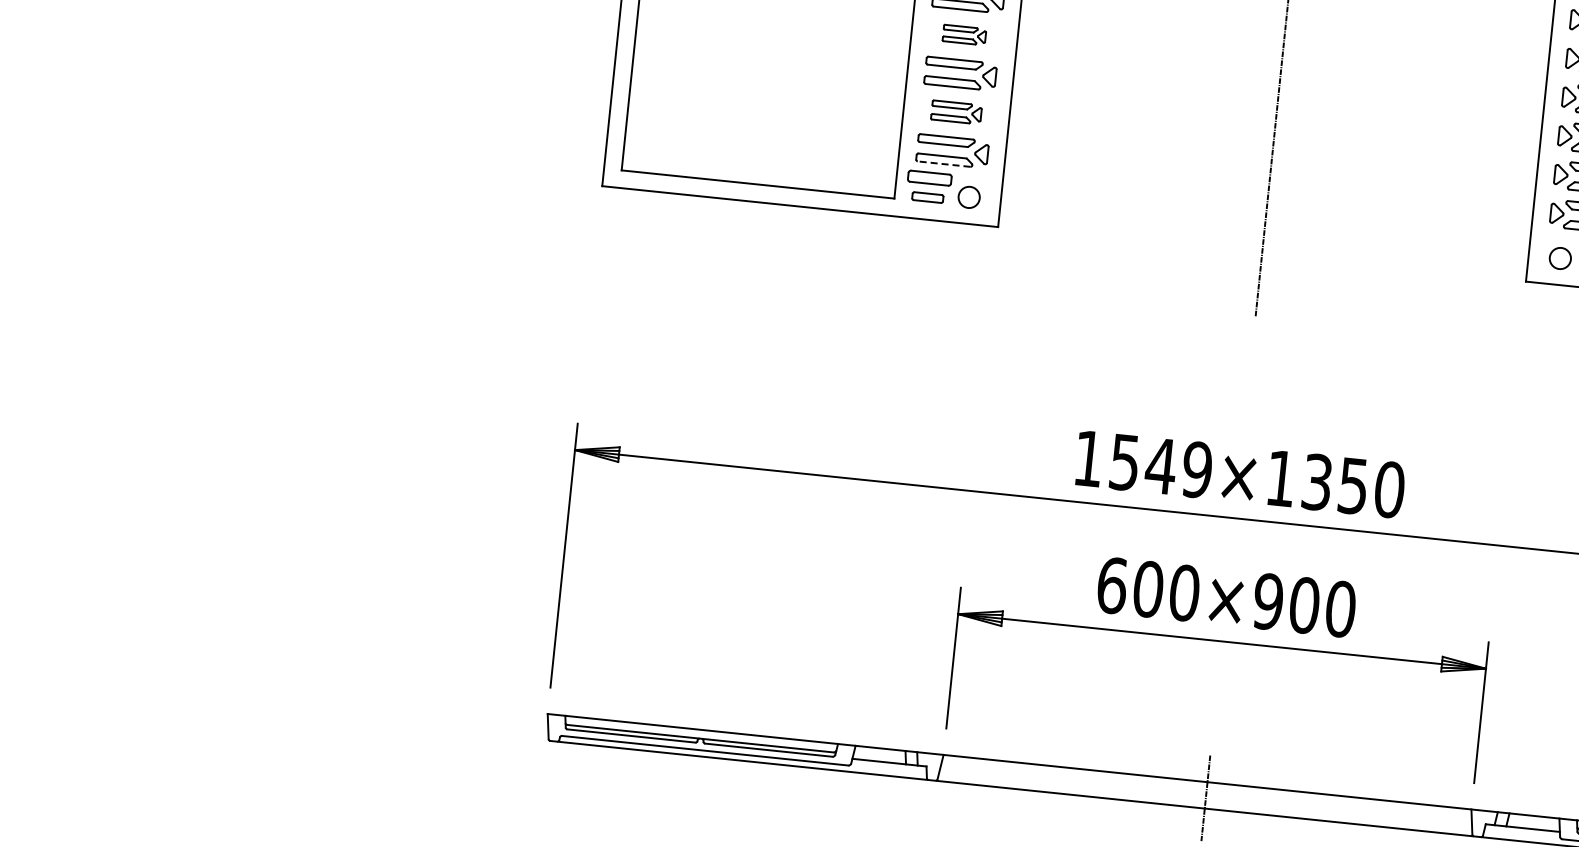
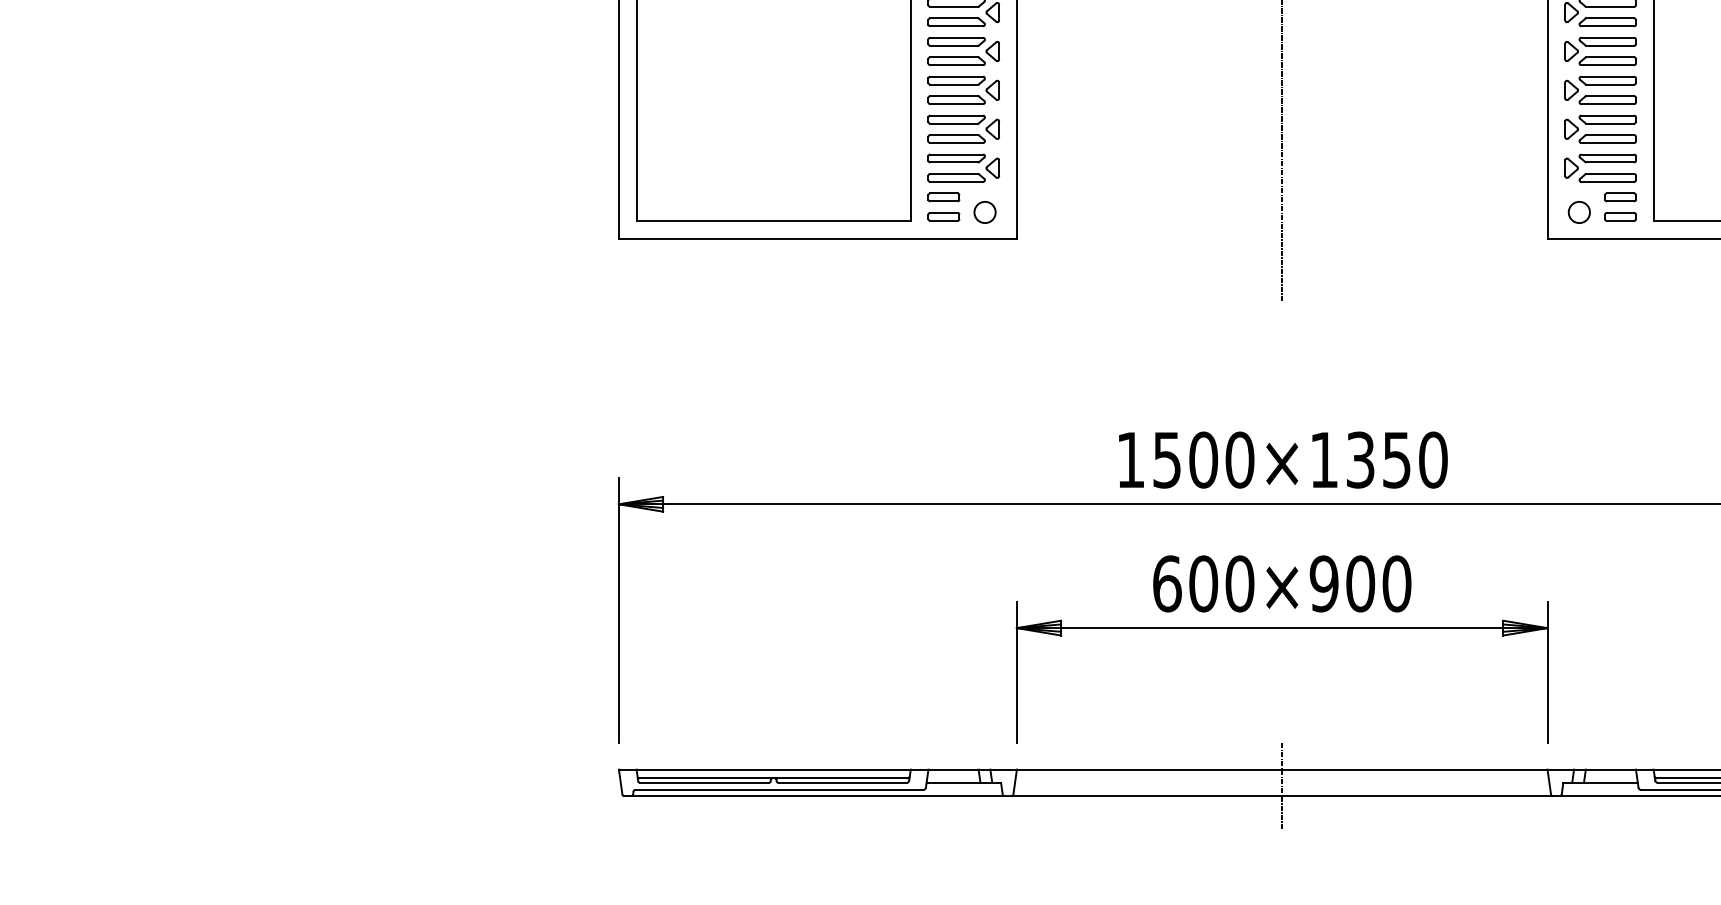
part: (964, 35) -> (963, 51), size x1.67
part: (956, 111) -> (963, 128), size x1.43
line: (943, 163) -> (956, 181), dashed -> solid
part: (929, 178) -> (943, 197), size x0.71
text: (1178, 467) -> (1221, 459), 1549×1350 -> 1500×1350

